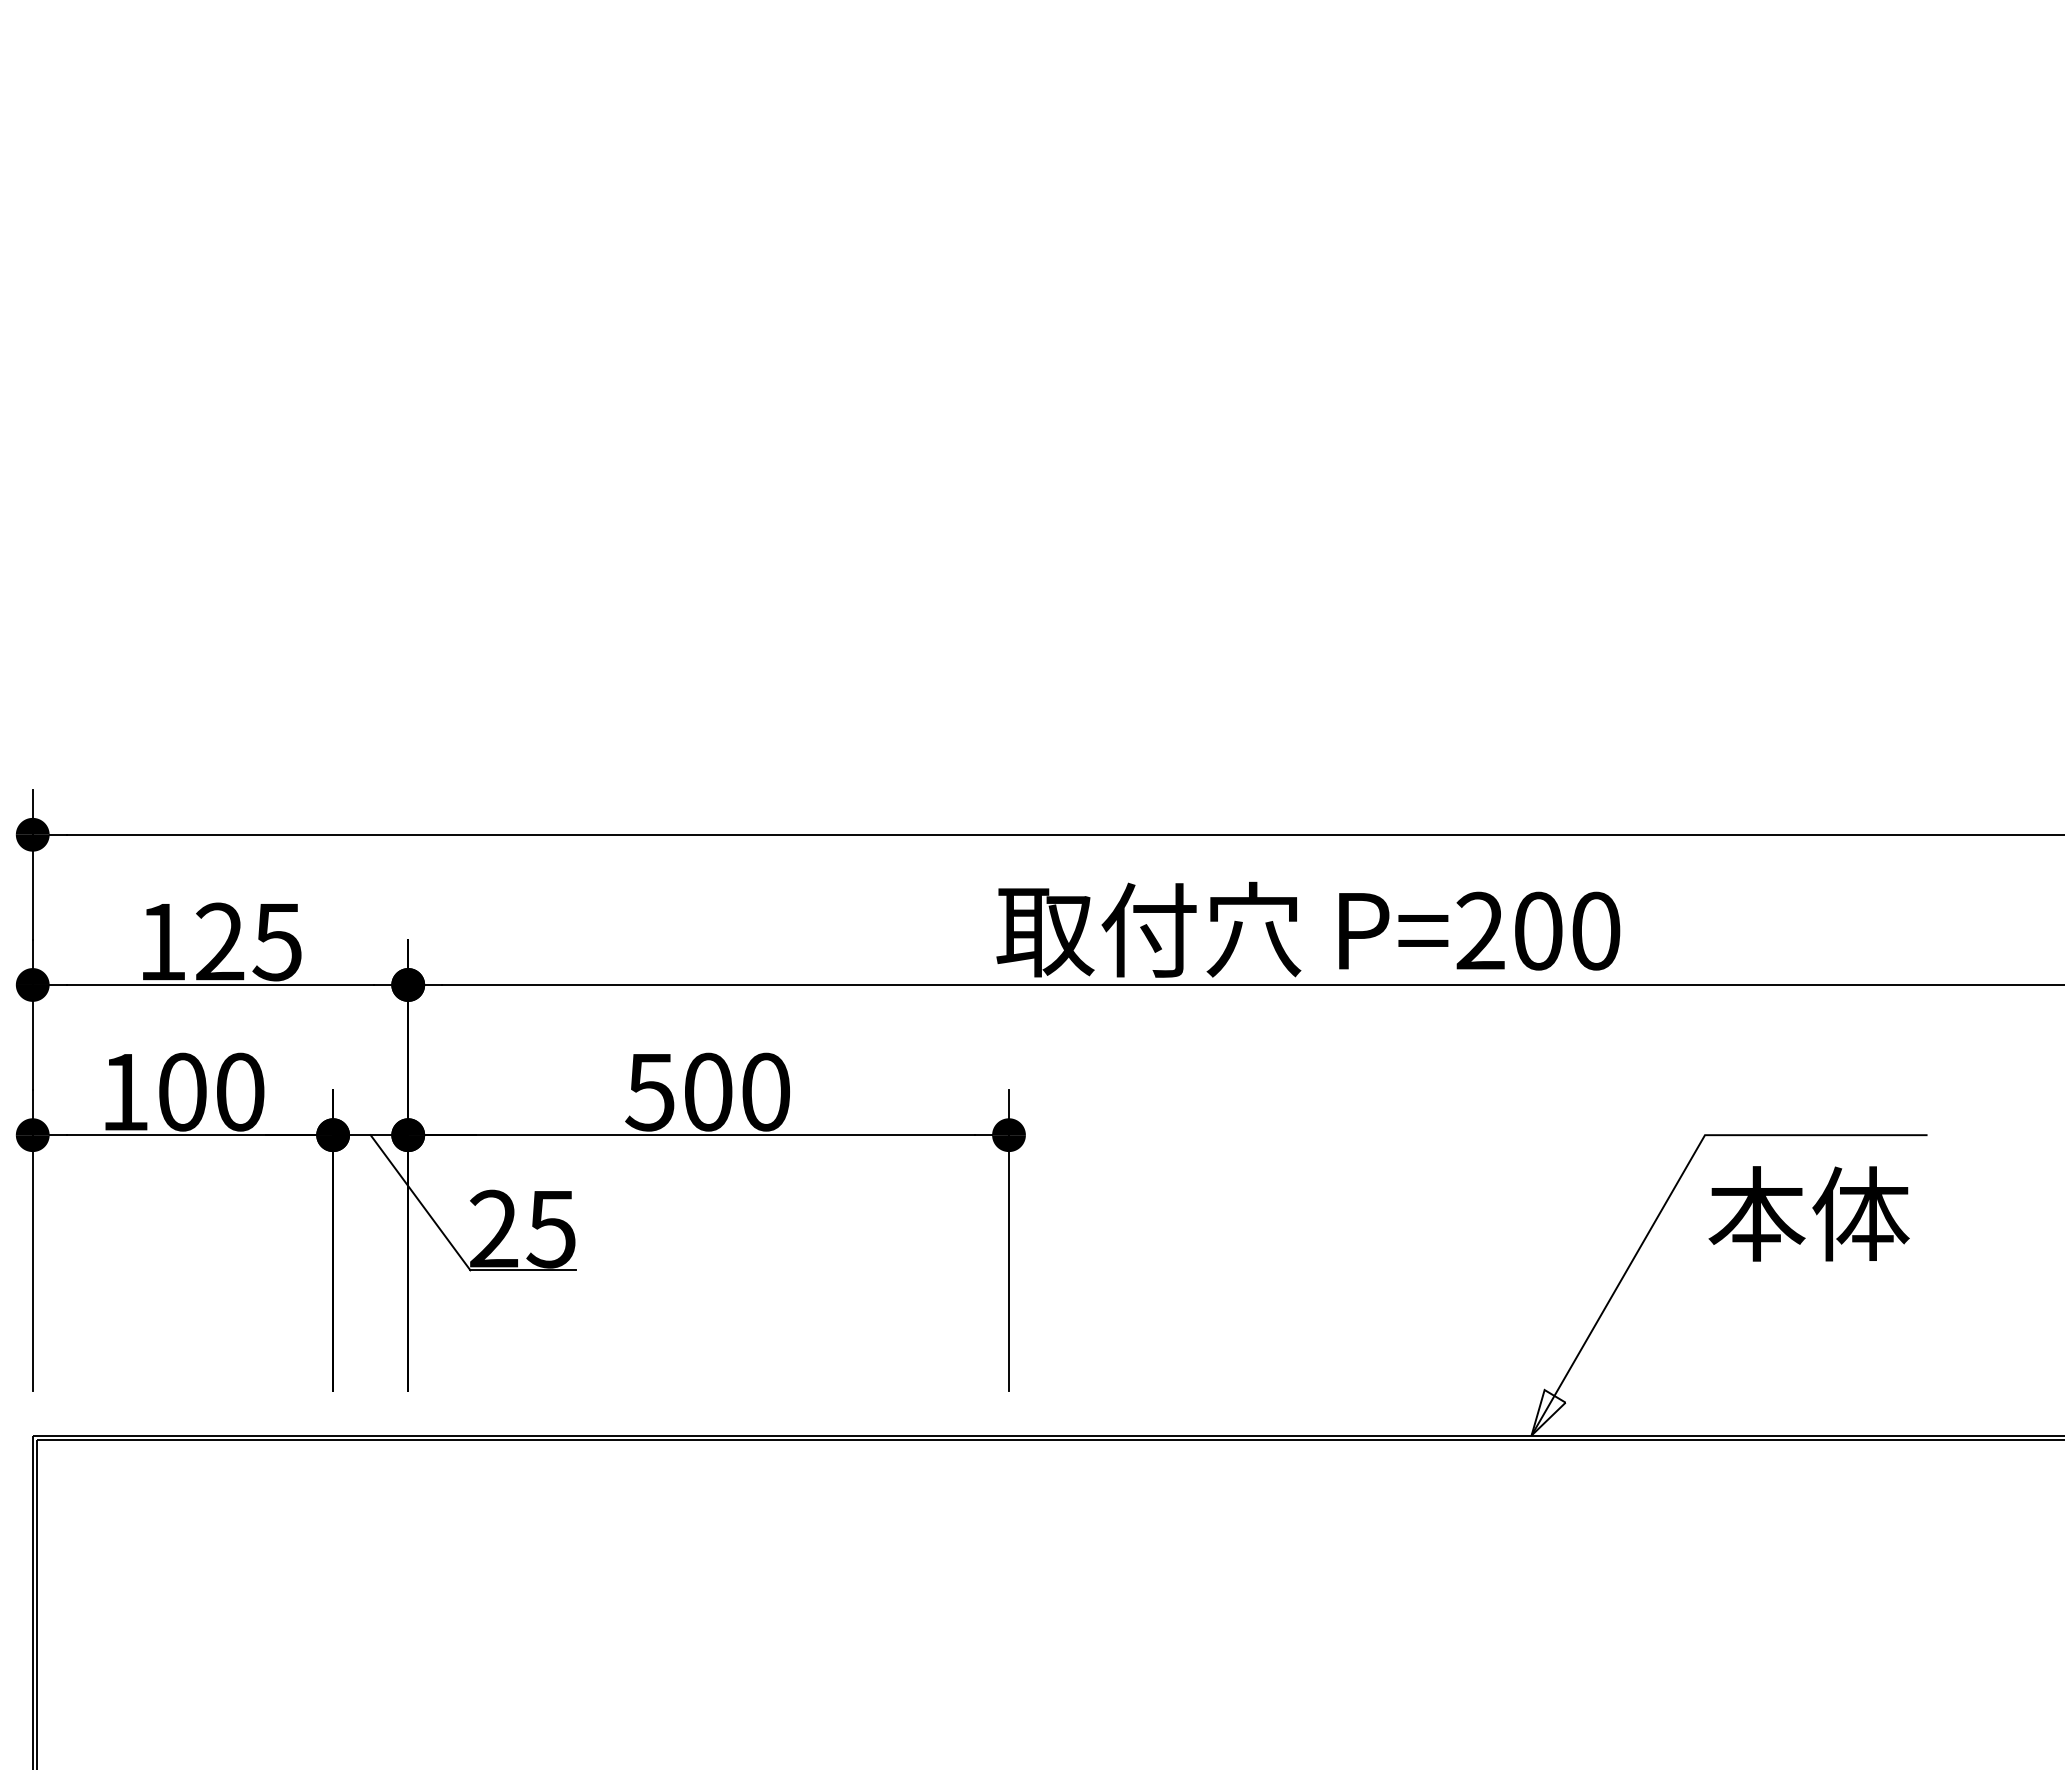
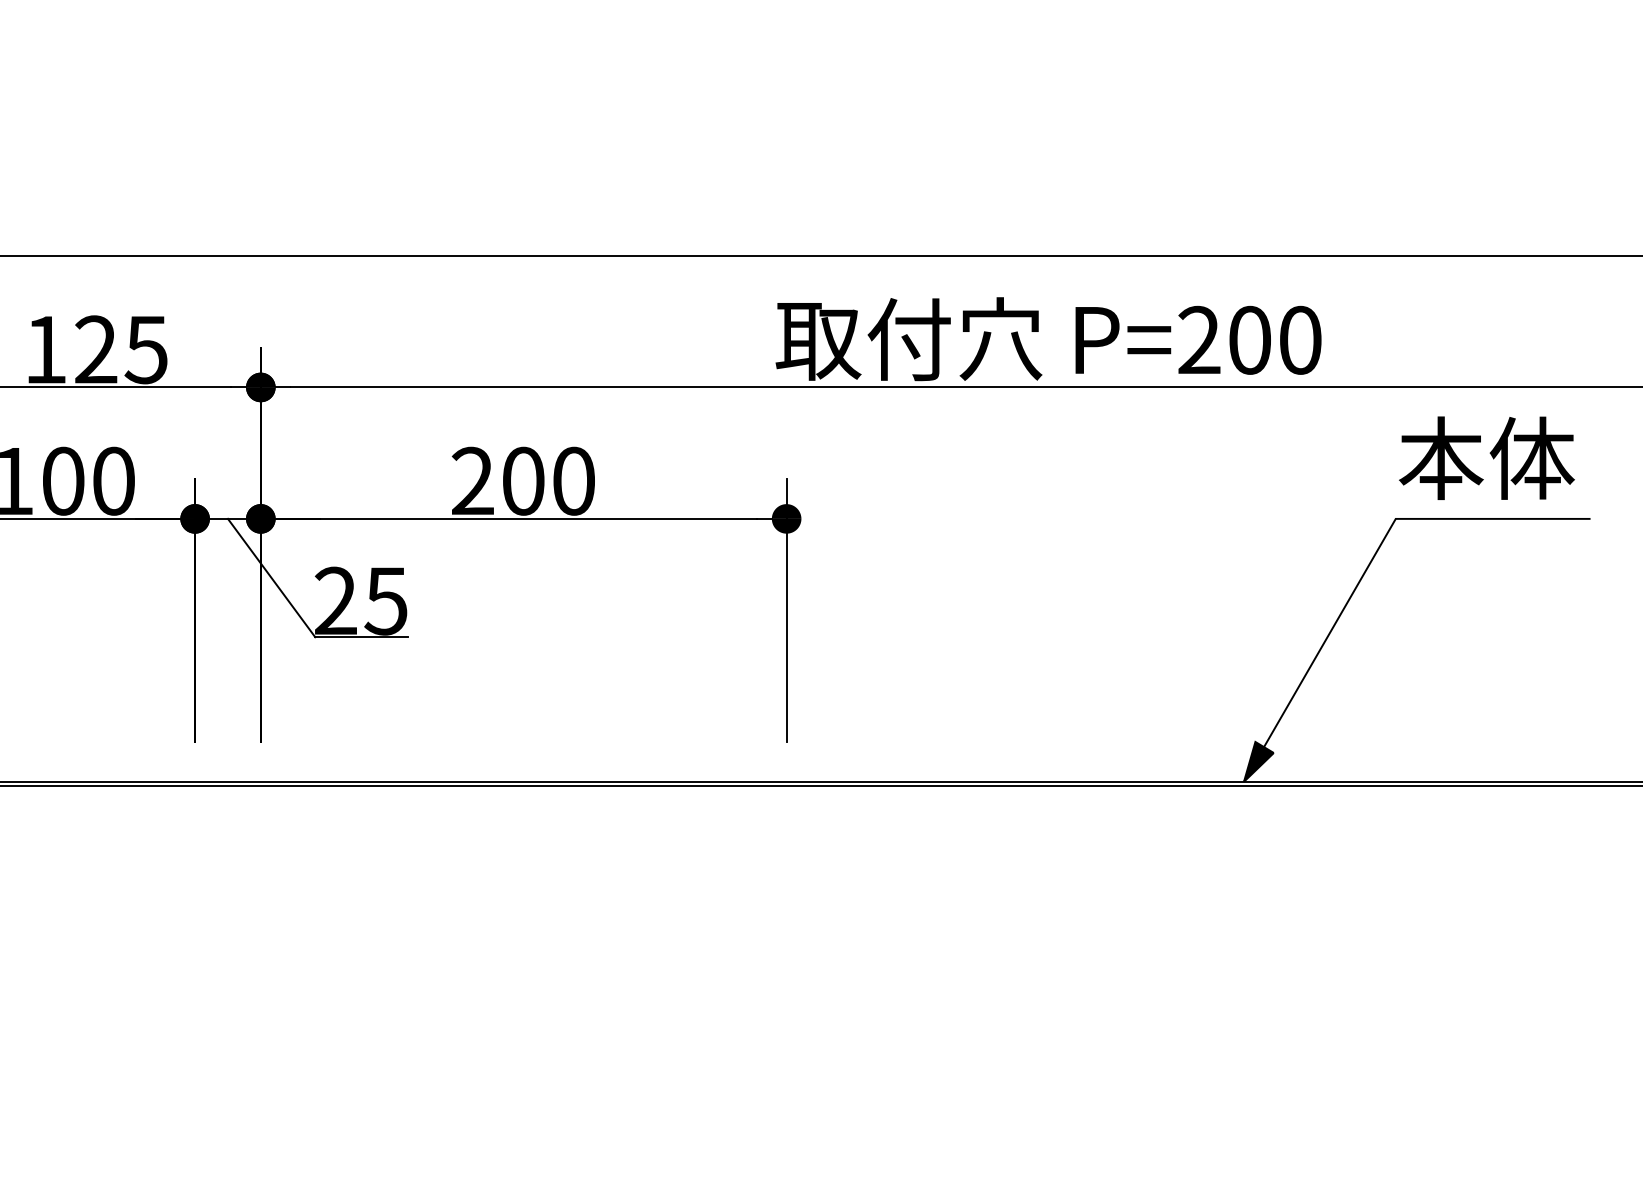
text: (649, 1091) -> (471, 480), 500 -> 200
text: (1808, 1213) -> (1486, 457), moved
fill: (1548, 1412) -> (1258, 761), added

